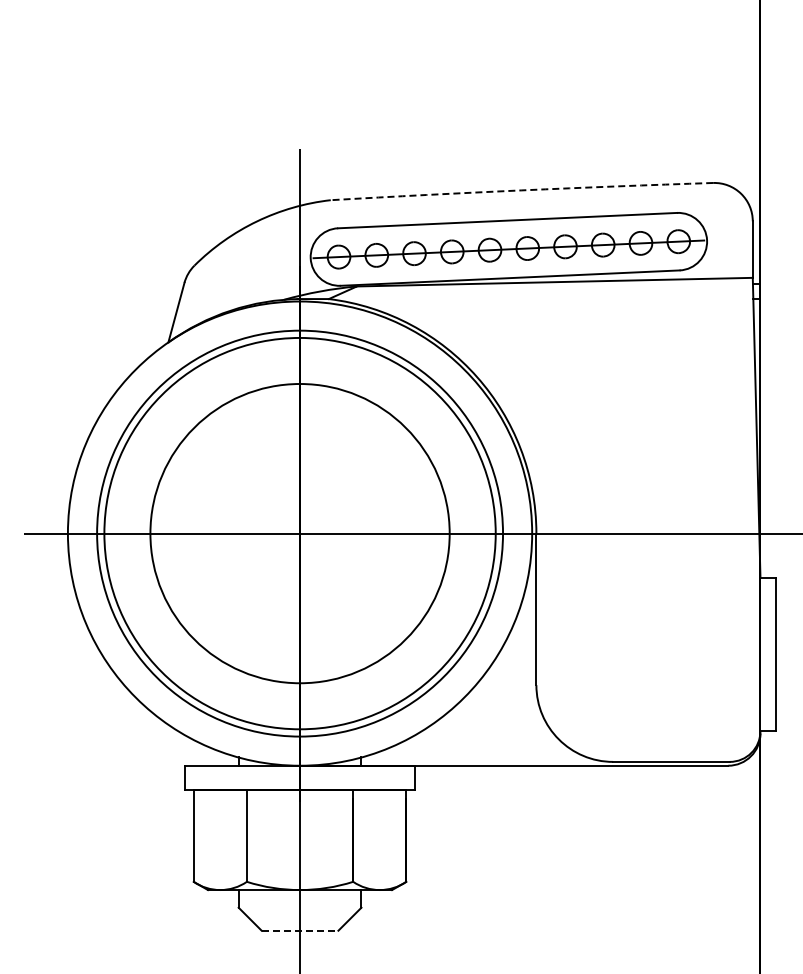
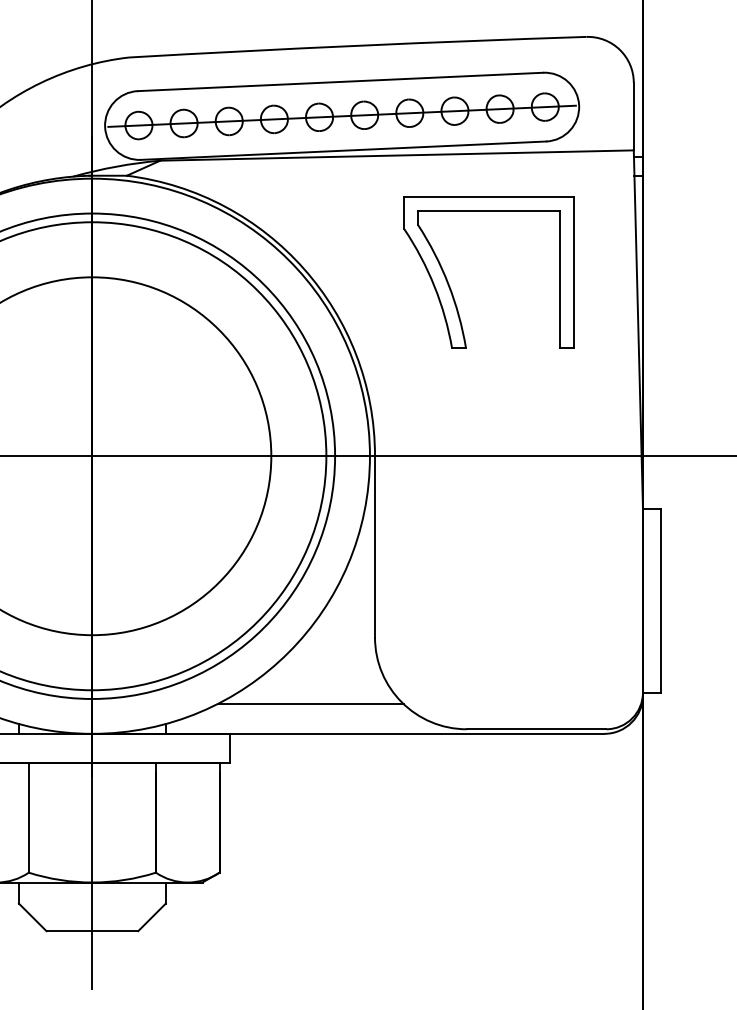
arc: (521, 190) -> (357, 45), dashed -> solid
part: (600, 393) -> (451, 288), added
line: (482, 741) -> (310, 704), added
line: (300, 930) -> (92, 930), dashed -> solid

